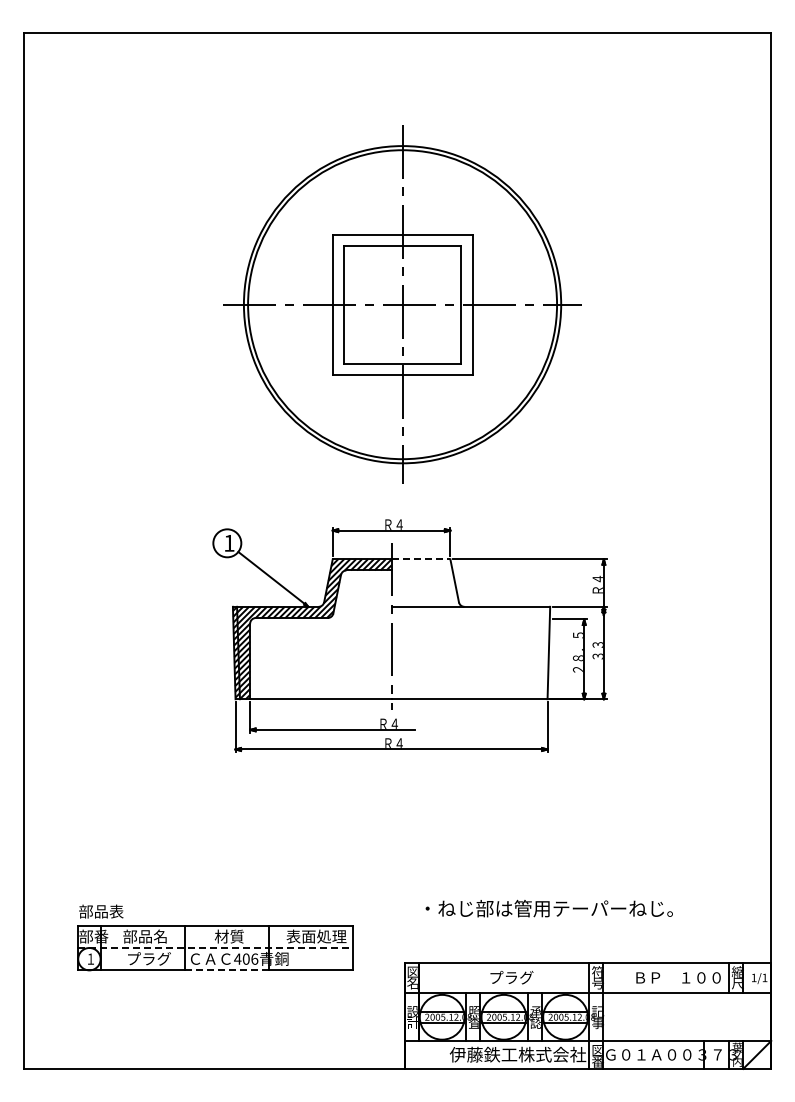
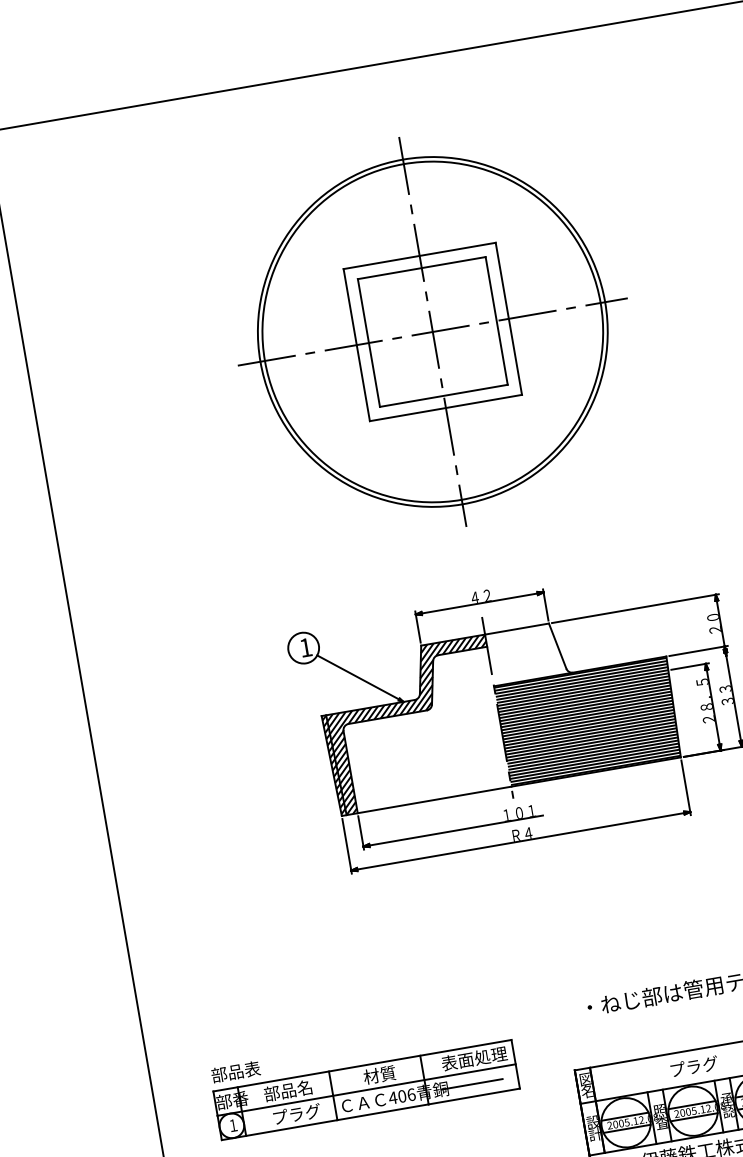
part: (402, 304) -> (432, 331), moved
text: (393, 524) -> (480, 596), Ｒ４ -> ４２
line: (421, 559) -> (517, 629), dashed -> solid
text: (597, 584) -> (713, 623), Ｒ４ -> ２０
hatch: (470, 652) -> (588, 721), added
text: (394, 723) -> (519, 812), Ｒ４ -> １０１
line: (215, 947) -> (366, 1089), dashed -> solid
line: (310, 959) -> (472, 1084), added
line: (226, 970) -> (382, 1112), dashed -> solid

